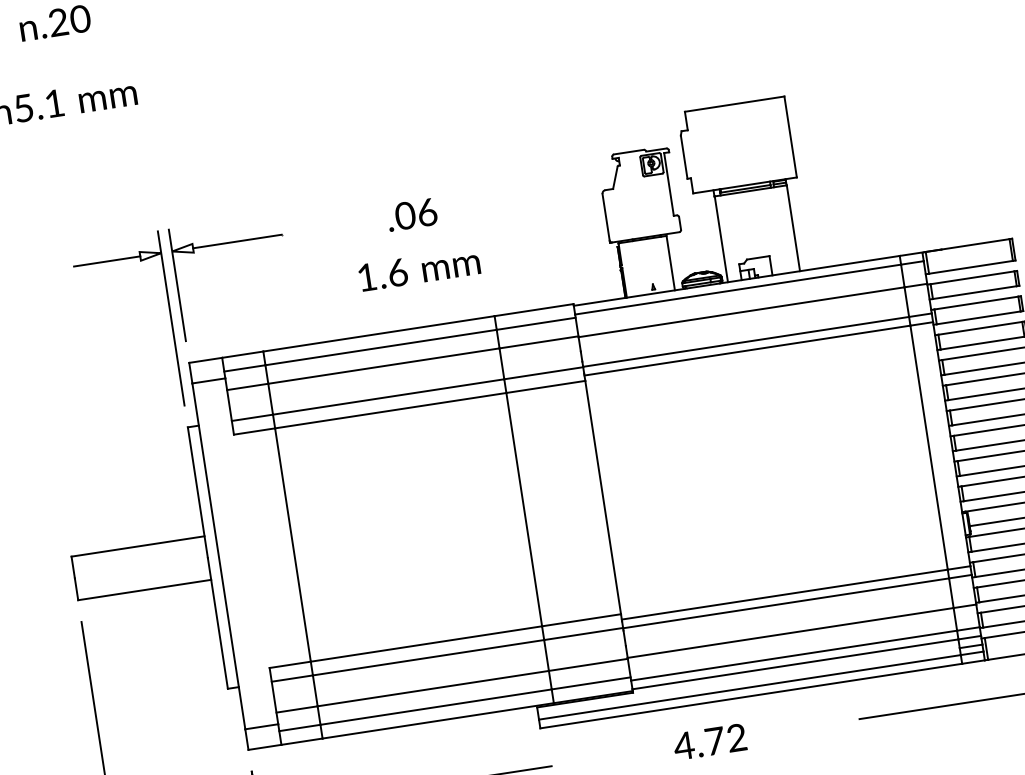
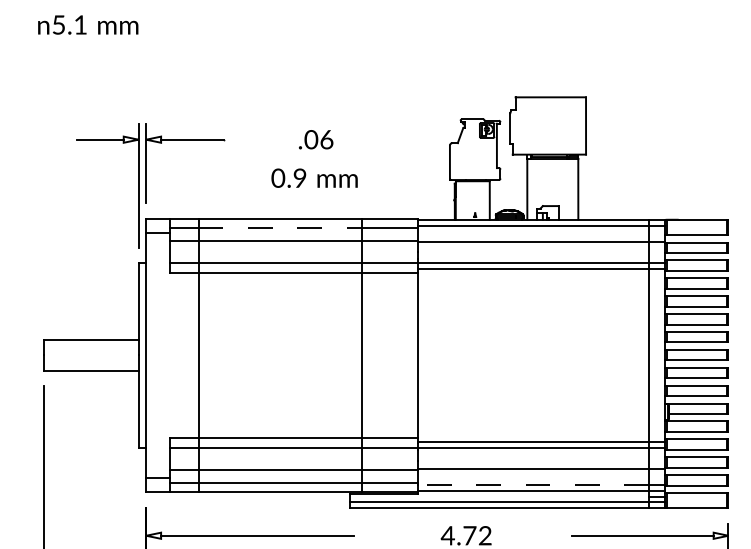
text: (381, 274) -> (288, 177), 1.6 -> 0.9
line: (381, 347) -> (280, 228), solid -> dashed
line: (793, 655) -> (533, 484), solid -> dashed

